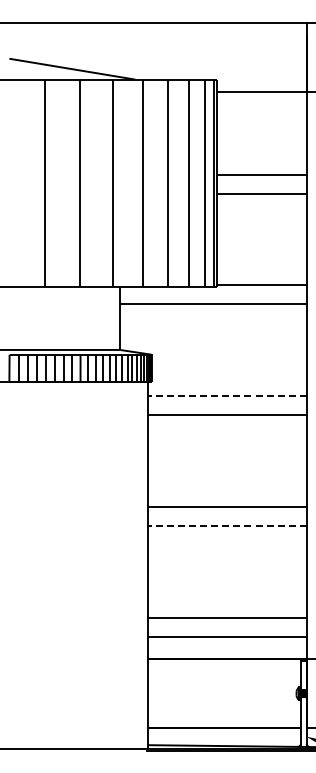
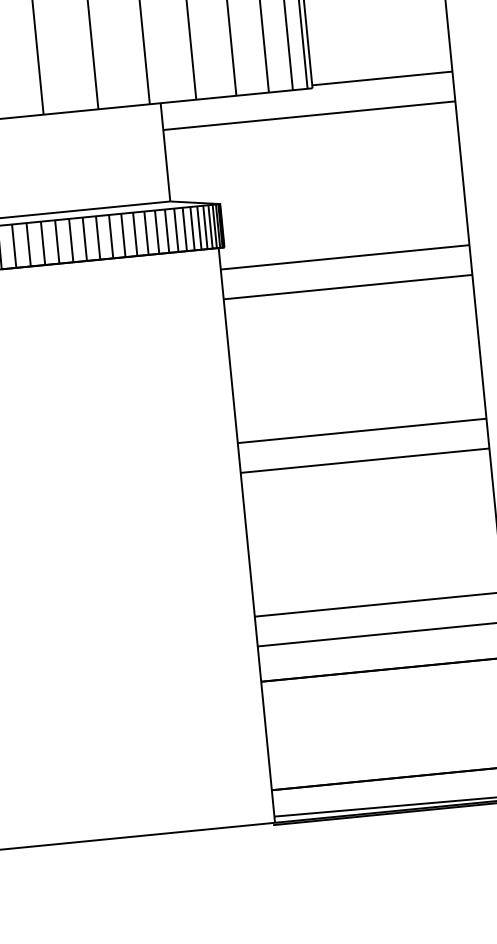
line: (226, 396) -> (344, 258), dashed -> solid
line: (226, 525) -> (363, 460), dashed -> solid

